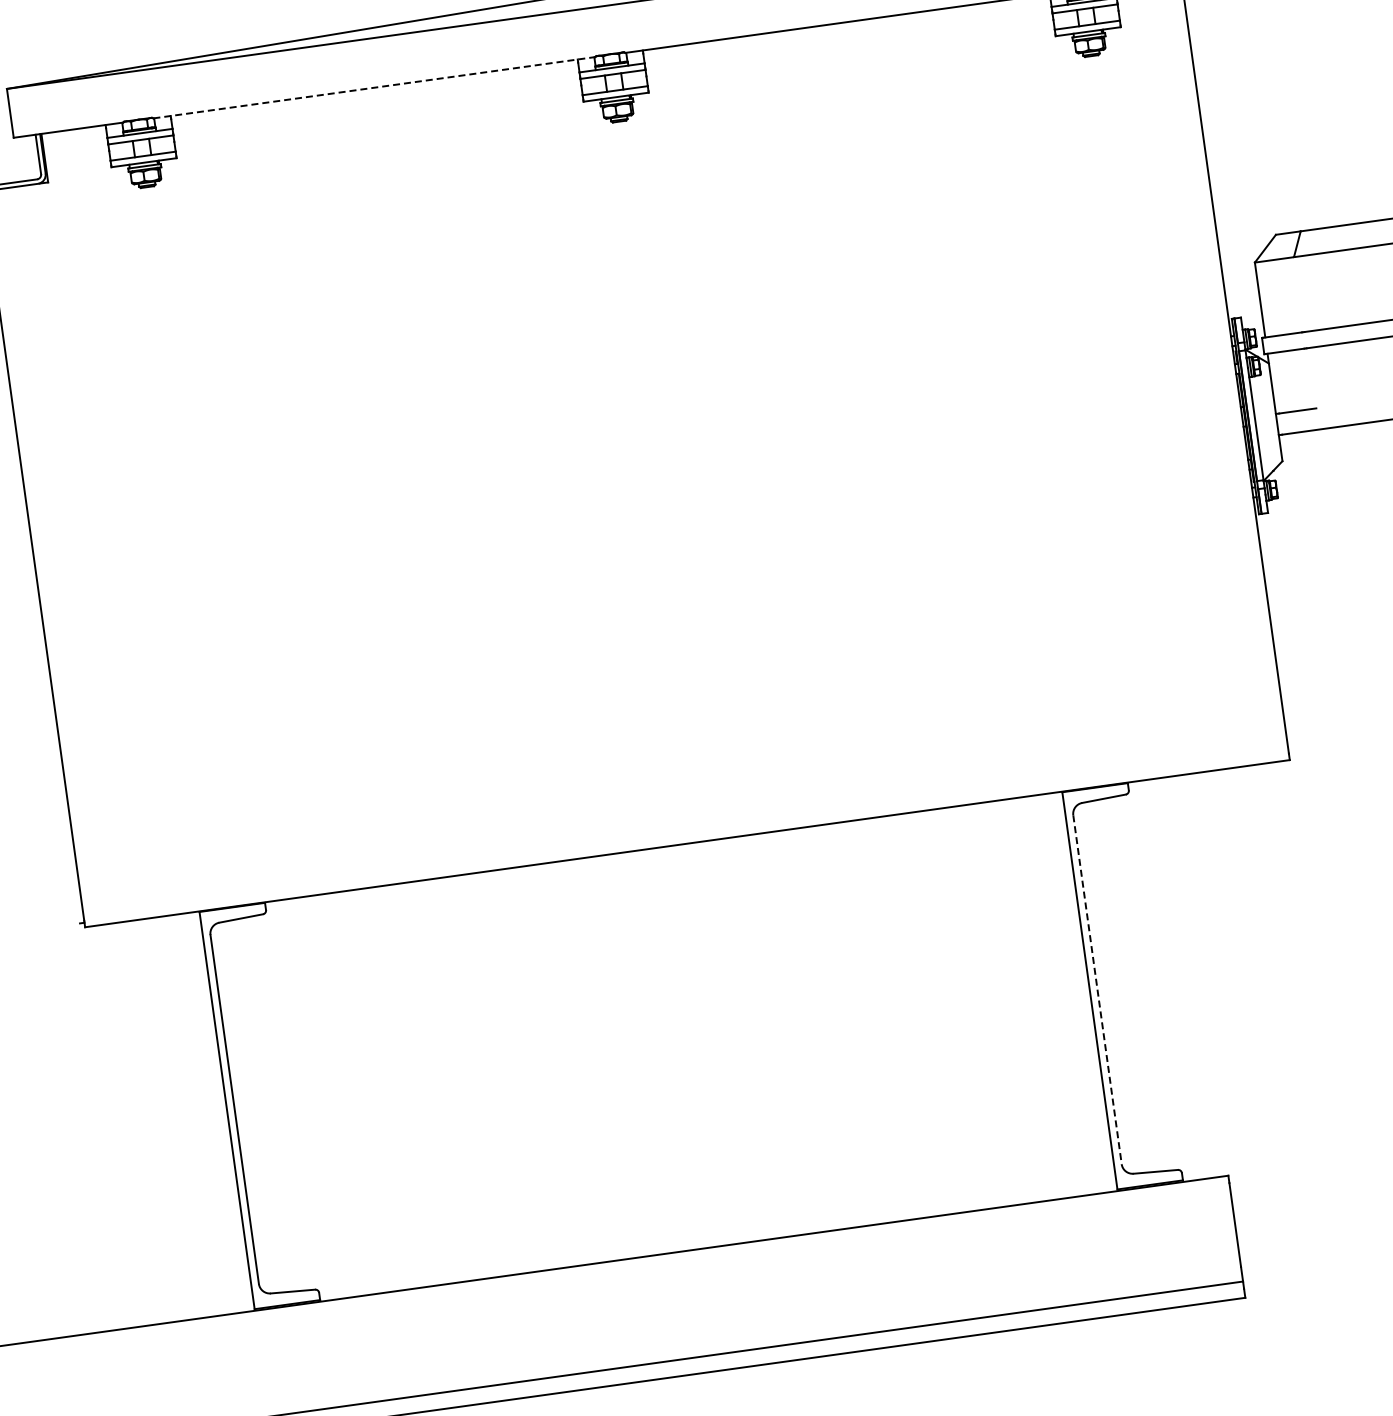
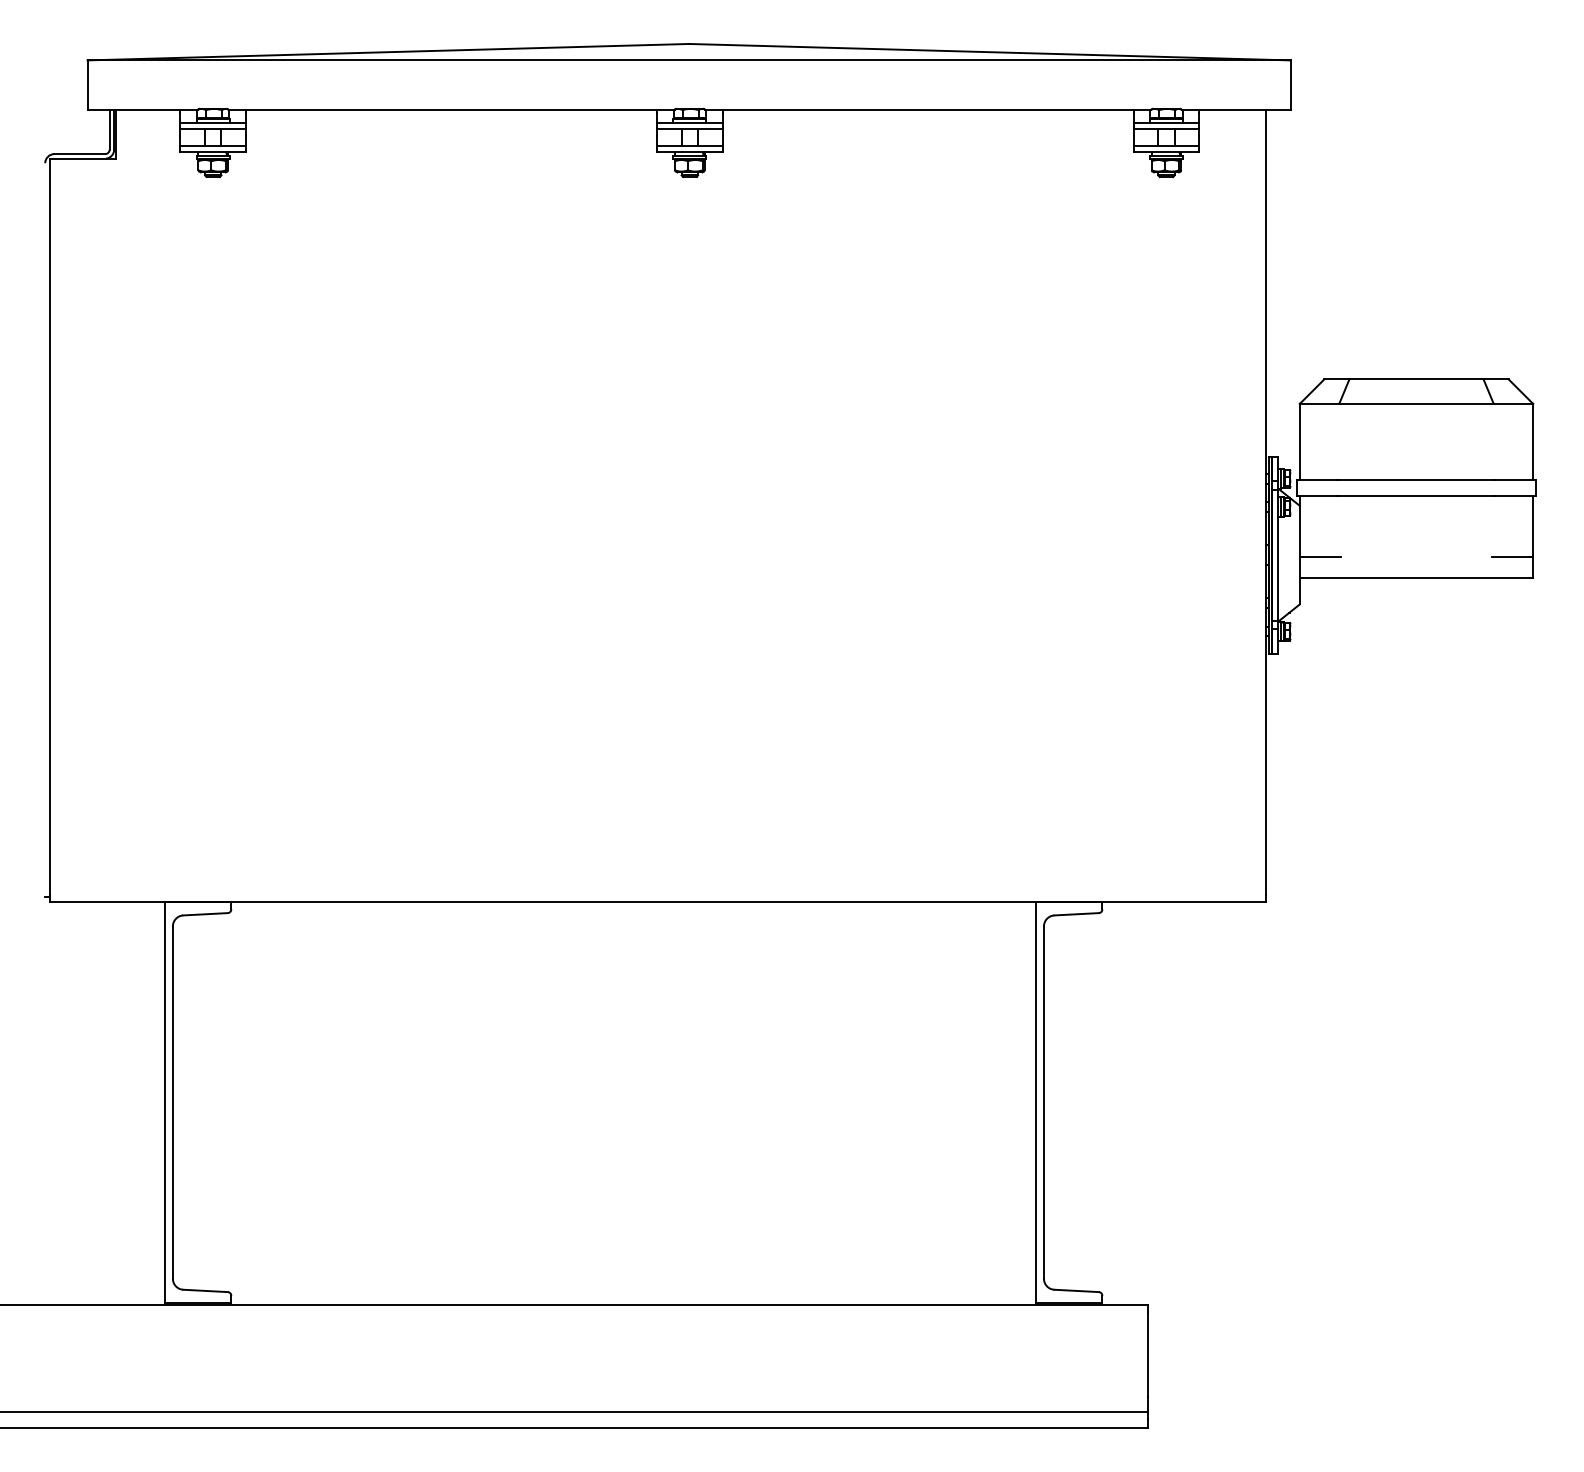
line: (374, 87) -> (451, 109), dashed -> solid
line: (1097, 990) -> (1043, 1103), dashed -> solid

